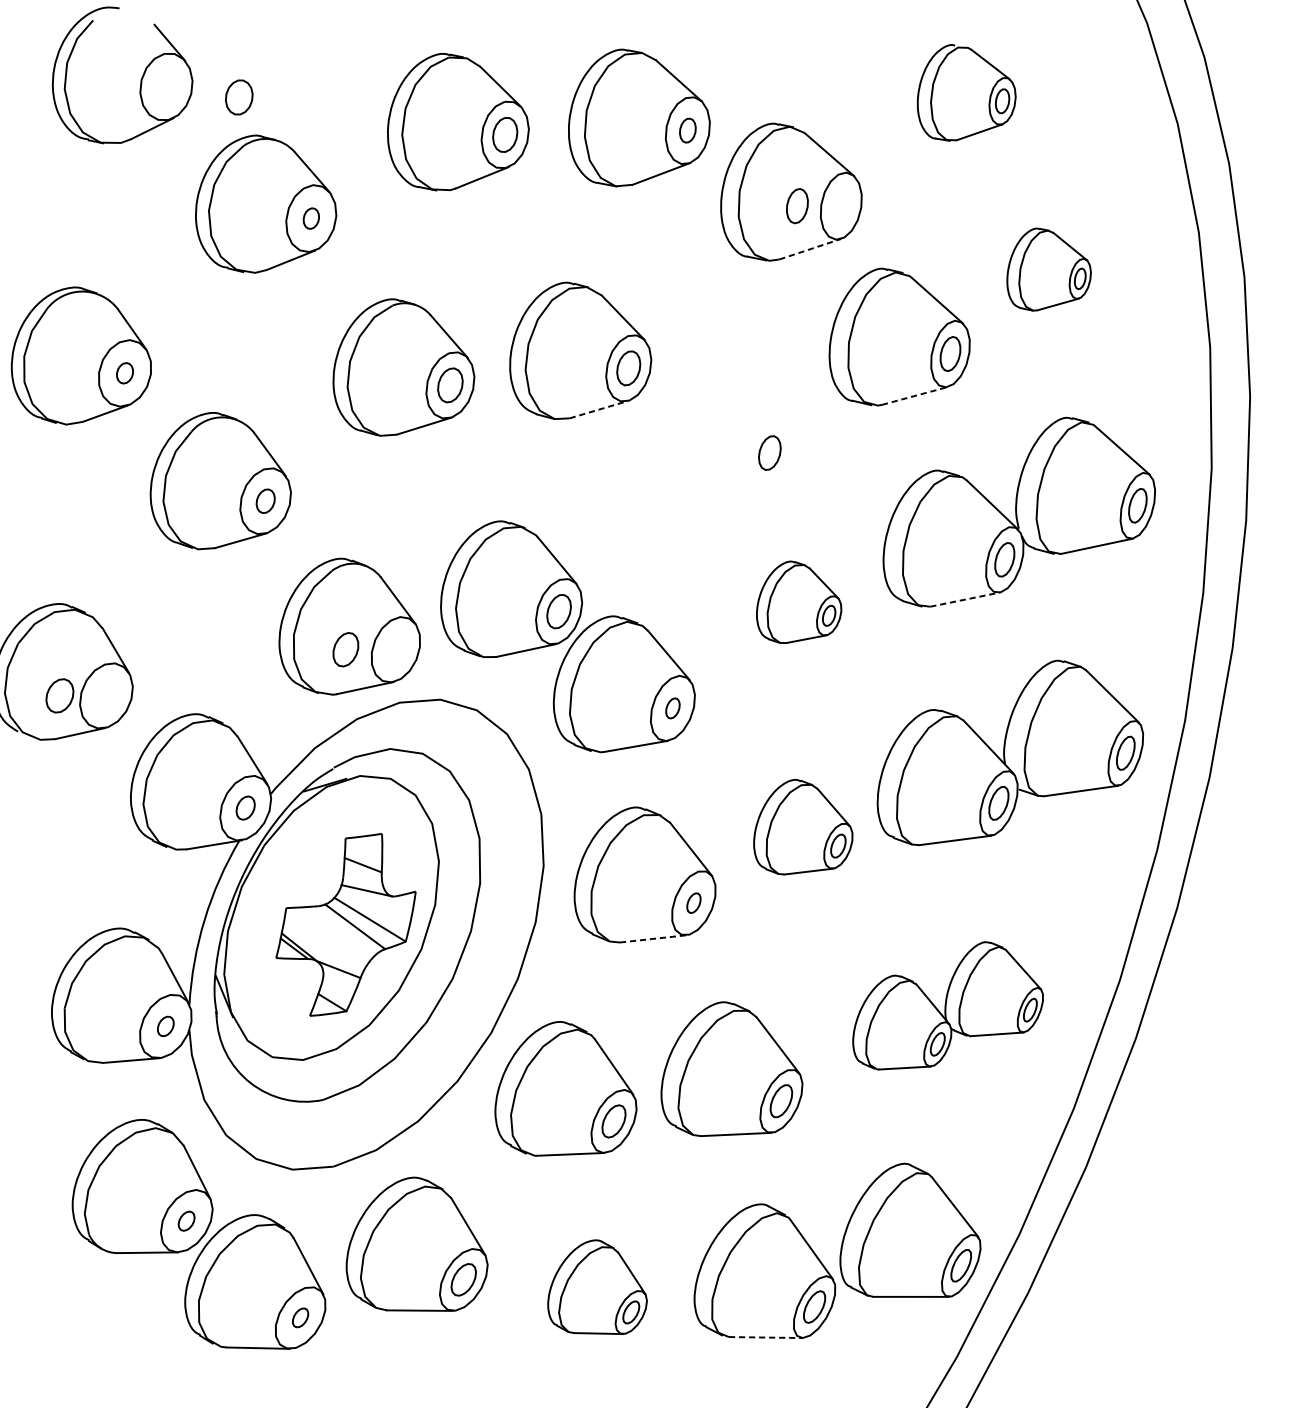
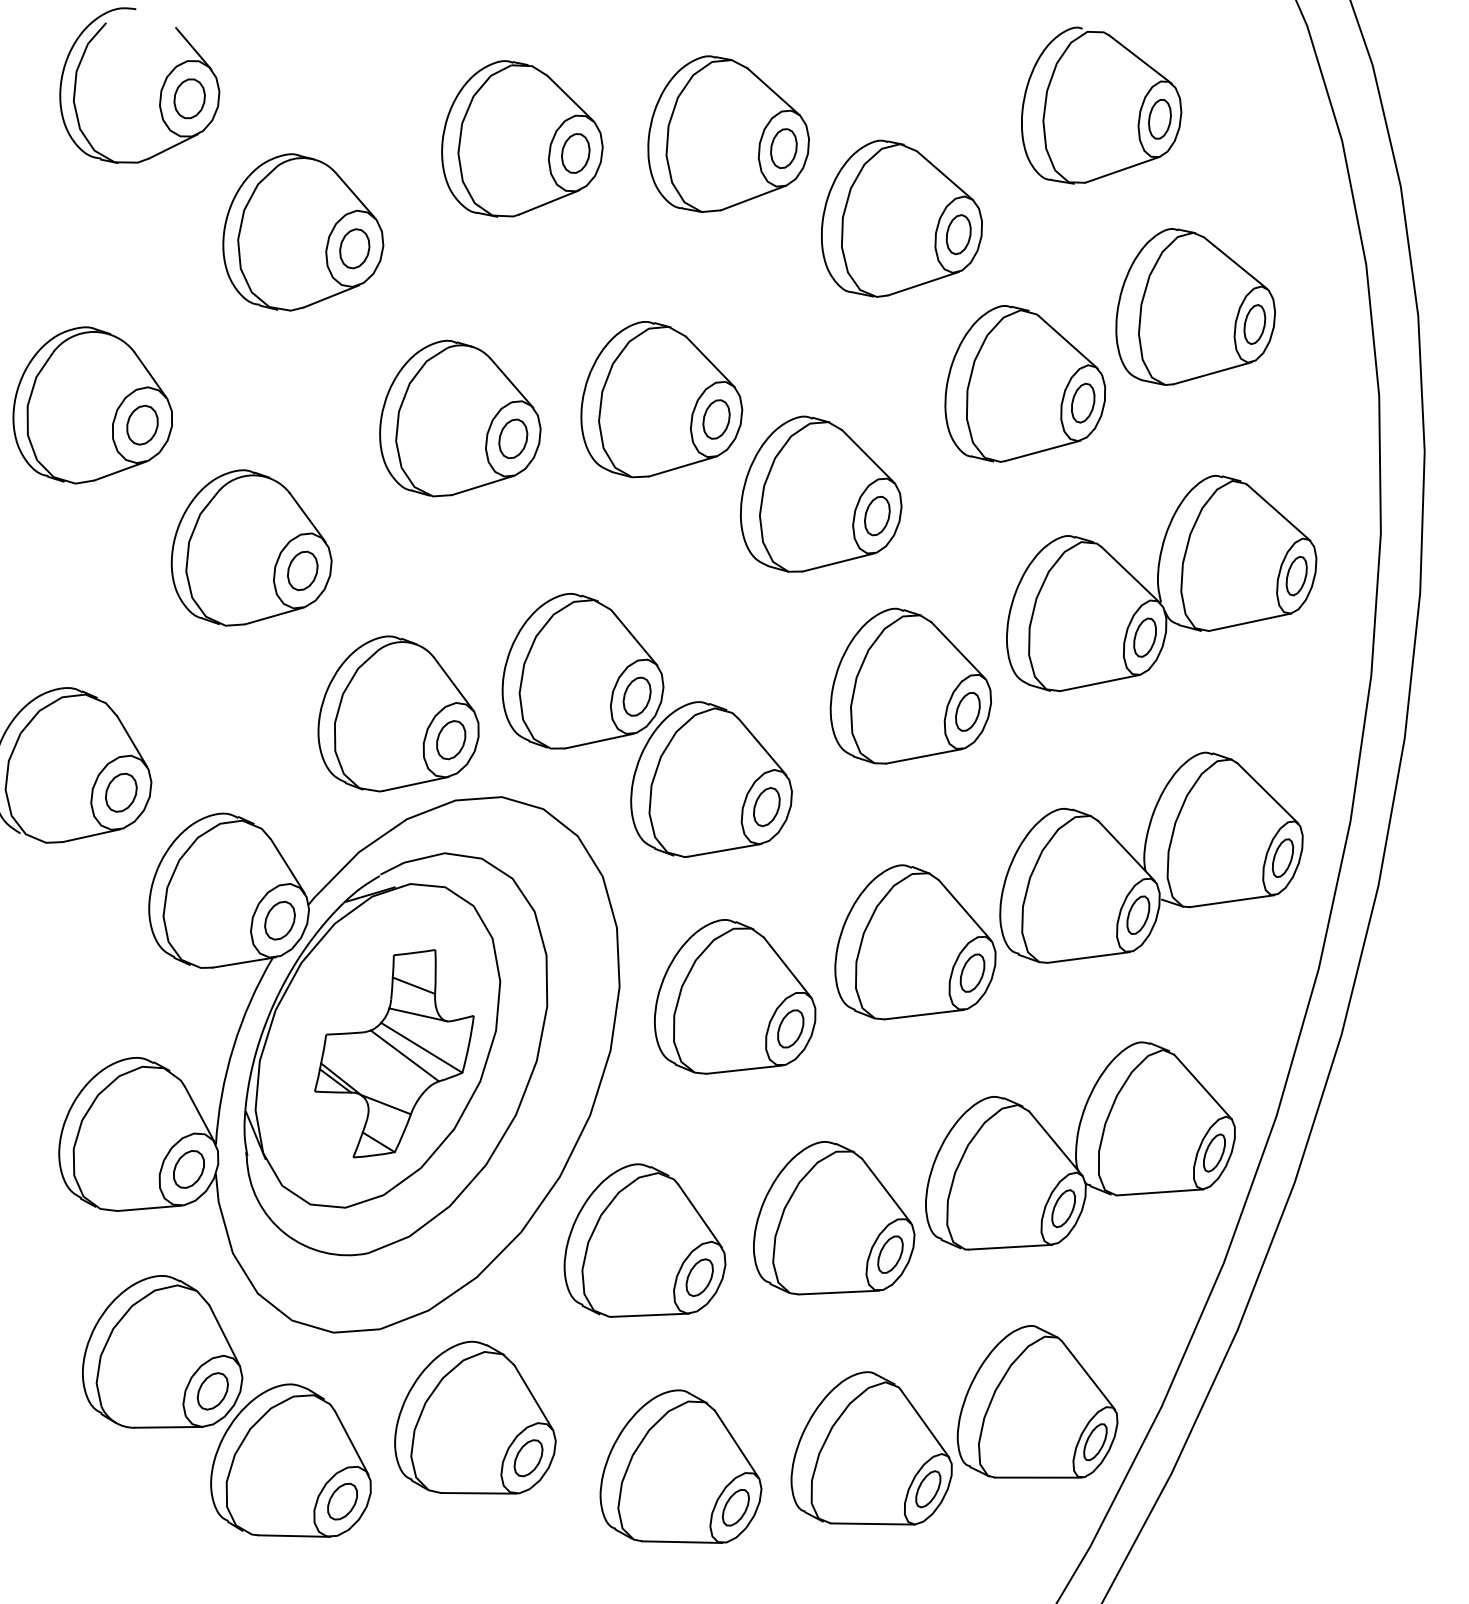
part: (966, 92) -> (1101, 105), size x1.43
part: (239, 97) -> (189, 98), moved
part: (687, 130) -> (783, 148), size x1.43
part: (797, 206) -> (958, 234), moved
part: (311, 218) -> (354, 248), size x1.67
line: (810, 249) -> (923, 283), dashed -> solid
part: (1049, 269) -> (1195, 306), size x1.67
part: (125, 372) -> (142, 424), size x1.67
line: (914, 395) -> (1042, 450), dashed -> solid
line: (598, 409) -> (682, 466), dashed -> solid
part: (719, 433) -> (820, 493), added
part: (265, 500) -> (302, 570), size x1.43
line: (965, 600) -> (1100, 683), dashed -> solid
part: (798, 601) -> (910, 685), size x1.67
part: (346, 650) -> (451, 740), moved
part: (60, 695) -> (121, 792), moved
part: (672, 707) -> (766, 806), size x1.67
part: (245, 807) -> (279, 920), size x1.43
part: (803, 827) -> (915, 942), size x1.43
part: (693, 902) -> (790, 1028), size x1.67
line: (654, 938) -> (745, 1069), dashed -> solid
part: (948, 1005) -> (1080, 1145), size x1.43
part: (165, 1026) -> (188, 1169), size x1.67
part: (186, 1221) -> (212, 1391), size x1.67
part: (597, 1287) -> (680, 1466), size x1.43
part: (300, 1317) -> (342, 1501), size x1.67
line: (765, 1337) -> (872, 1524), dashed -> solid

